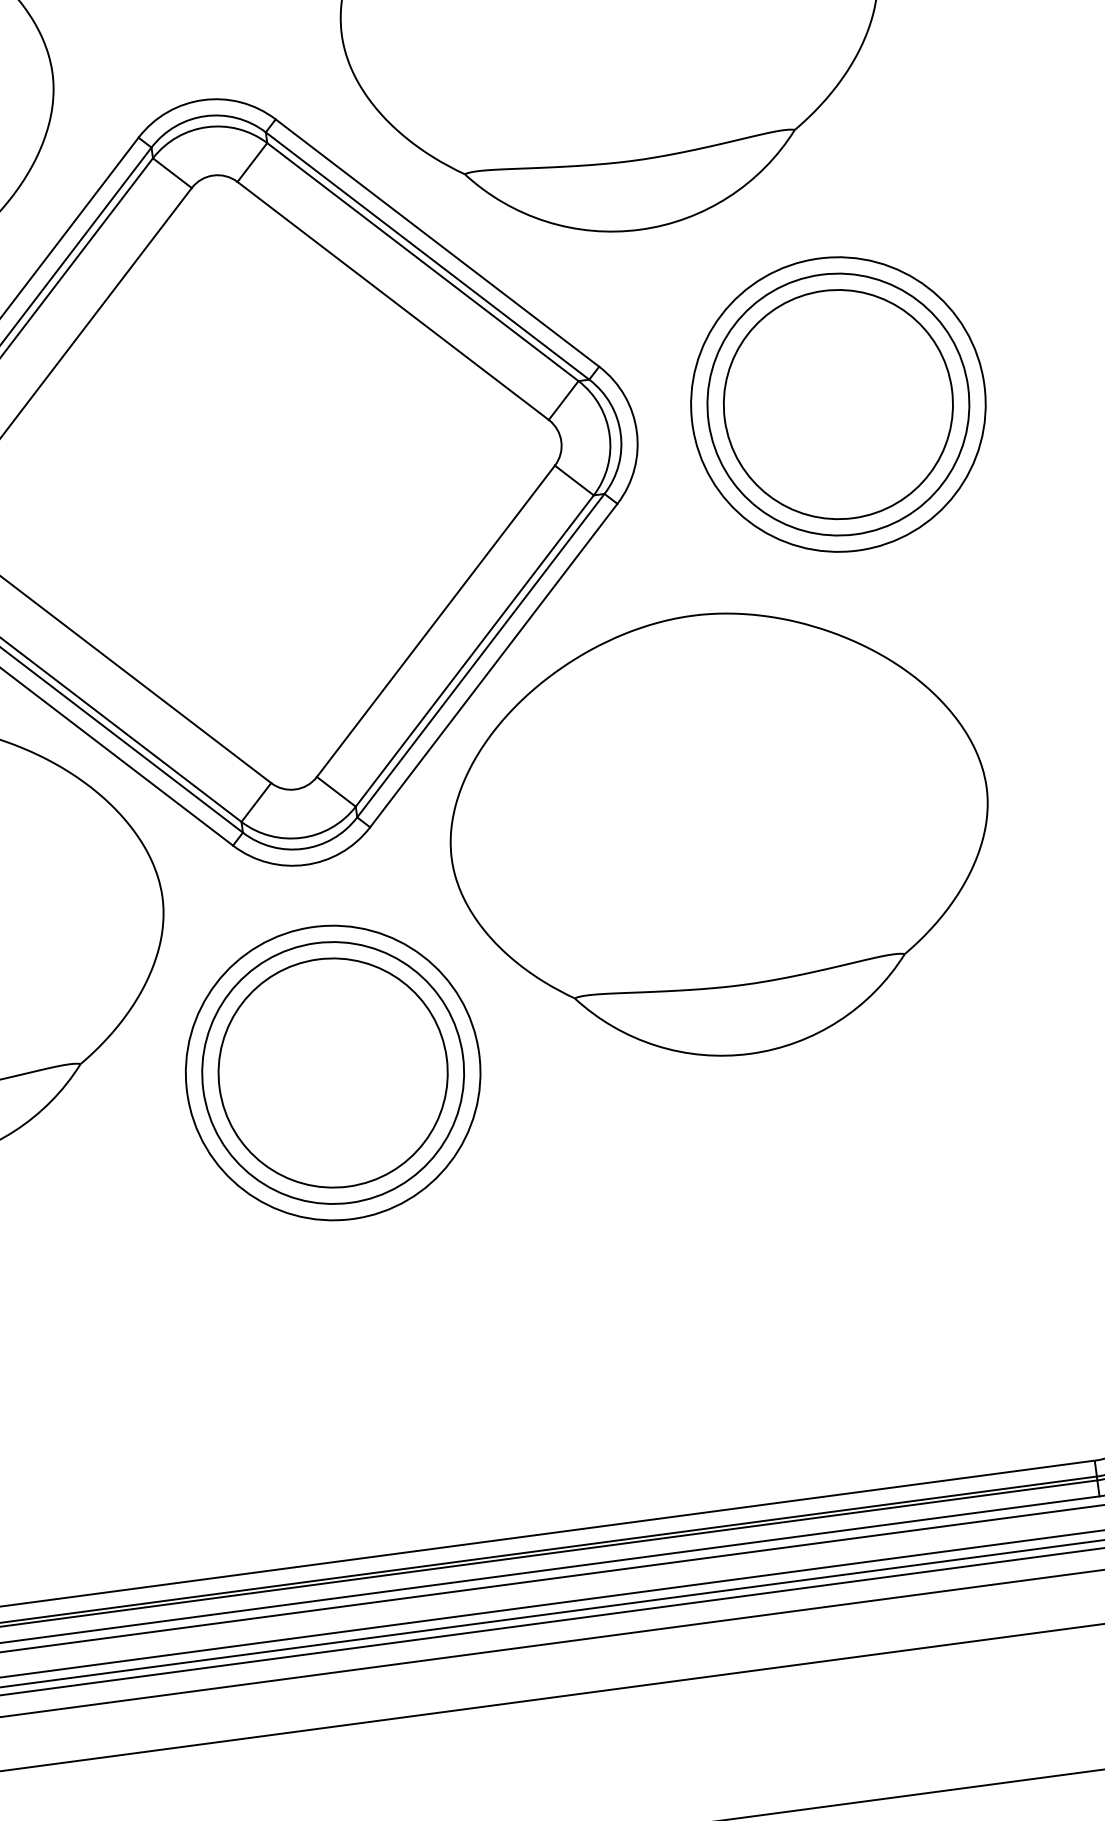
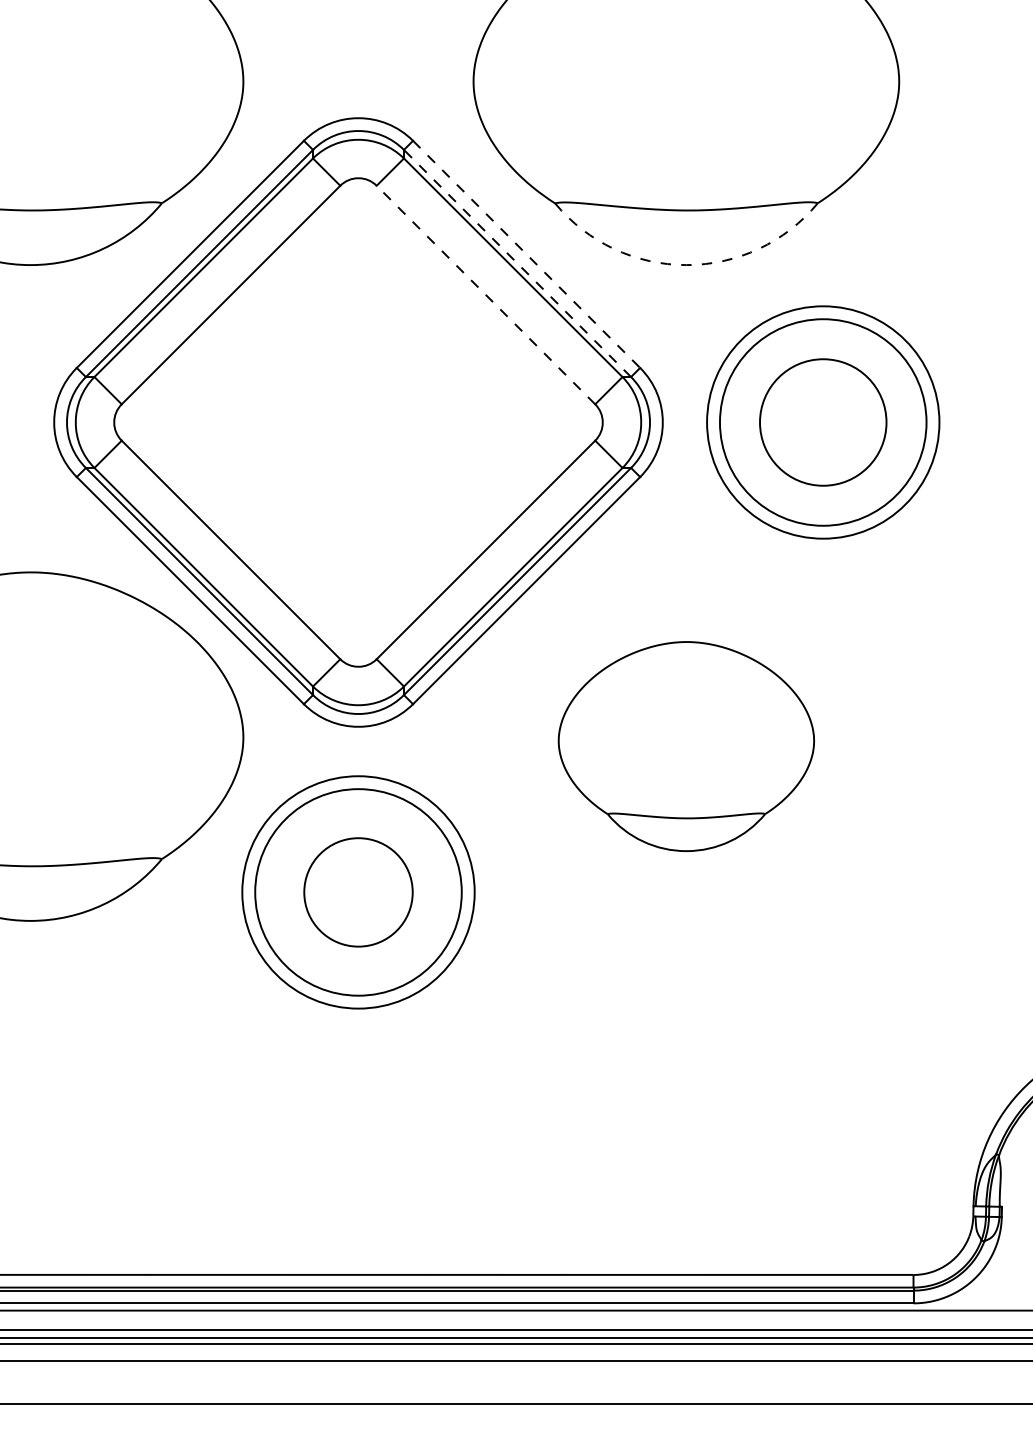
arc: (640, 230) -> (686, 265), solid -> dashed
line: (437, 243) -> (526, 254), solid -> dashed
line: (427, 256) -> (517, 263), solid -> dashed
line: (392, 301) -> (485, 295), solid -> dashed
circle: (837, 404) -> (822, 422), size x0.7
part: (720, 834) -> (686, 746), size x0.6
circle: (333, 1073) -> (358, 892), size x0.6

